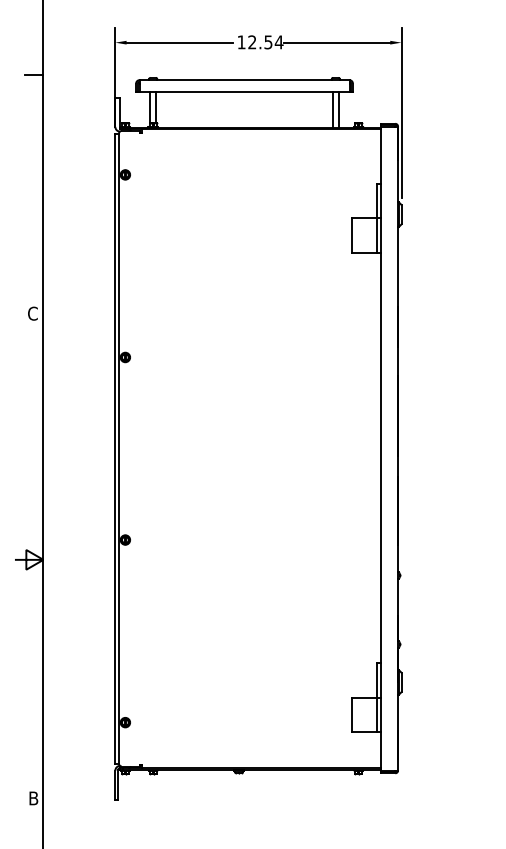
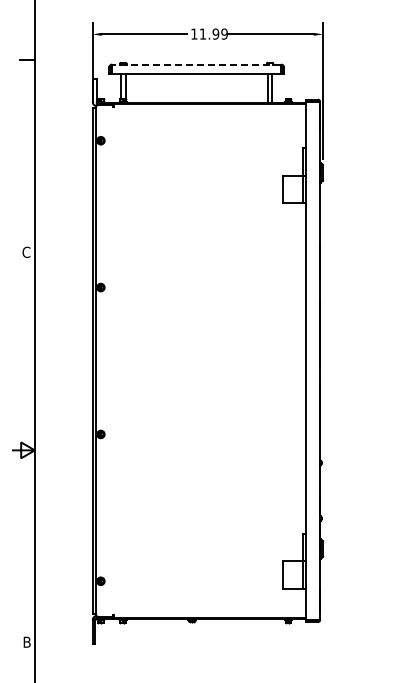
text: (265, 41) -> (213, 33), 12.54 -> 11.99
line: (244, 80) -> (196, 64), solid -> dashed

